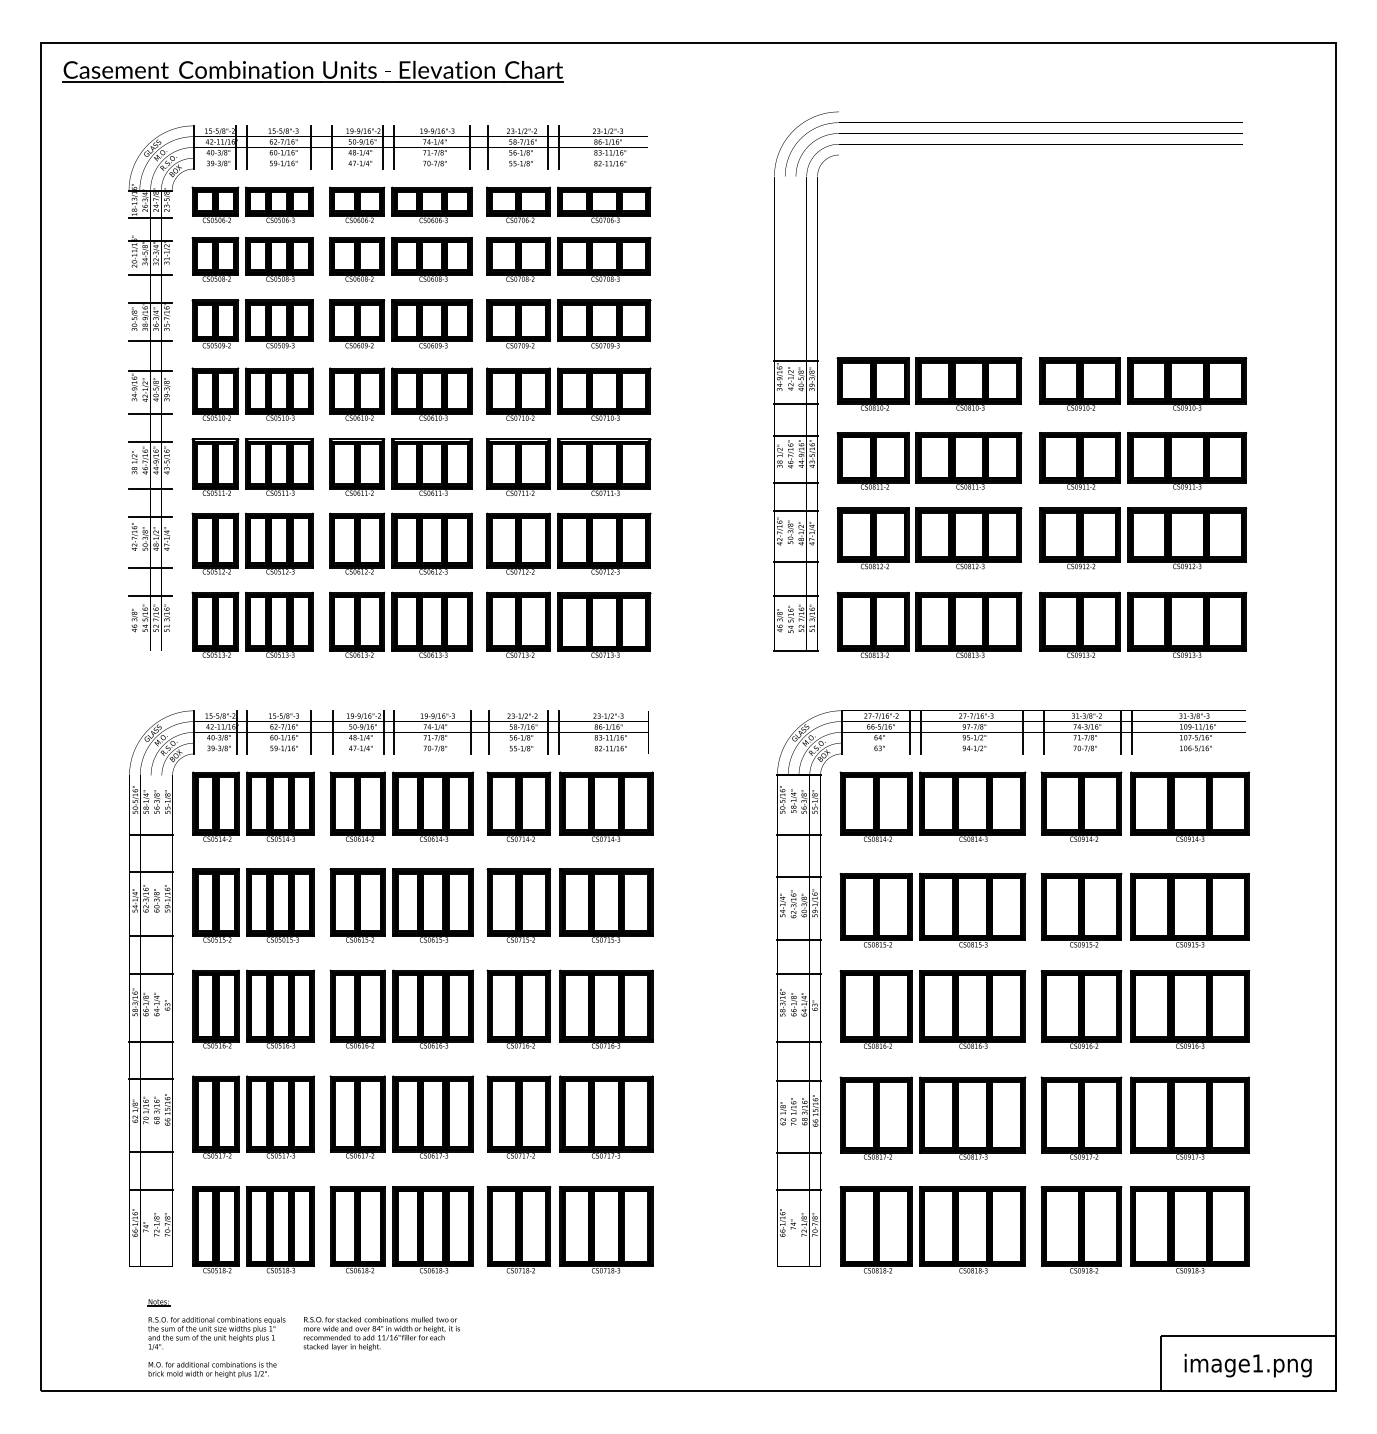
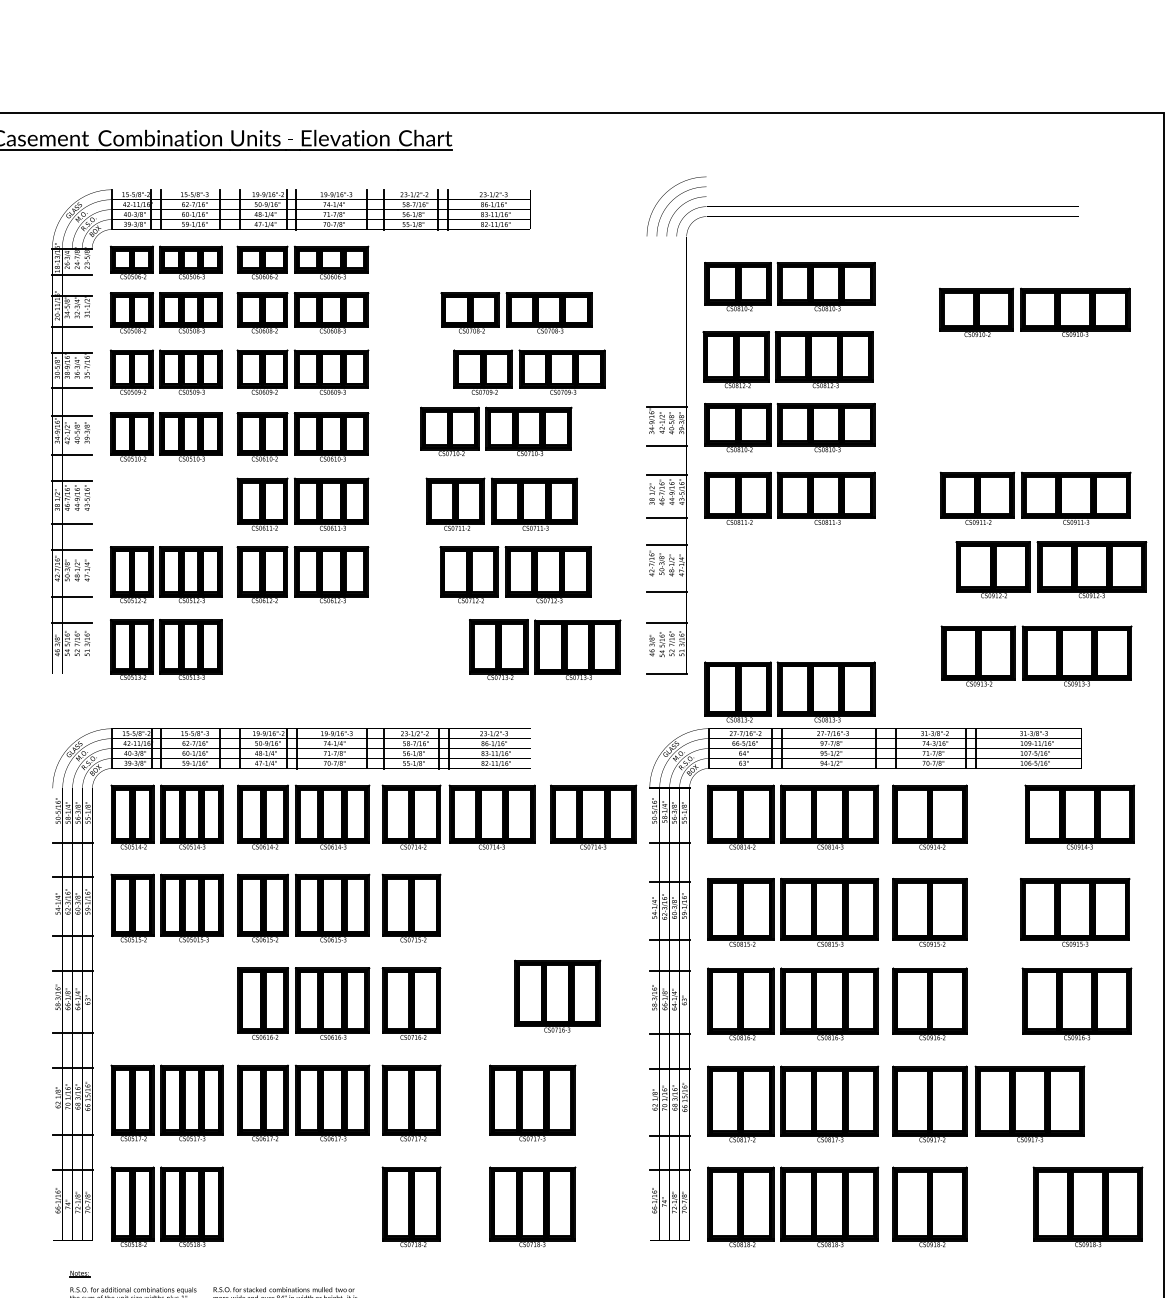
part: (568, 204) -> (457, 262), removed
part: (929, 230) -> (789, 286), added
part: (568, 259) -> (516, 312), moved
part: (568, 323) -> (529, 371), moved
part: (1143, 383) -> (1034, 311), moved
part: (568, 393) -> (495, 430), moved
part: (1143, 460) -> (1035, 498), moved
part: (252, 466) -> (166, 503), removed
part: (568, 466) -> (501, 503), moved
part: (929, 538) -> (788, 359), moved
part: (1143, 538) -> (1051, 569), moved
part: (568, 543) -> (515, 574), moved
part: (400, 624) -> (302, 649), removed
part: (568, 624) -> (544, 649), moved
part: (929, 624) -> (789, 691), moved
part: (1143, 624) -> (1036, 655), moved
part: (716, 806) -> (593, 816), added
part: (1189, 806) -> (1079, 816), moved
part: (606, 905) -> (492, 908), removed
part: (1189, 909) -> (1074, 911), moved
part: (253, 1008) -> (167, 1003), removed
part: (606, 1008) -> (557, 995), moved
part: (1189, 1009) -> (1076, 1003), moved
part: (606, 1116) -> (532, 1102), moved
part: (401, 1229) -> (303, 1206), removed
part: (606, 1229) -> (532, 1206), moved
part: (1189, 1229) -> (1087, 1206), moved

